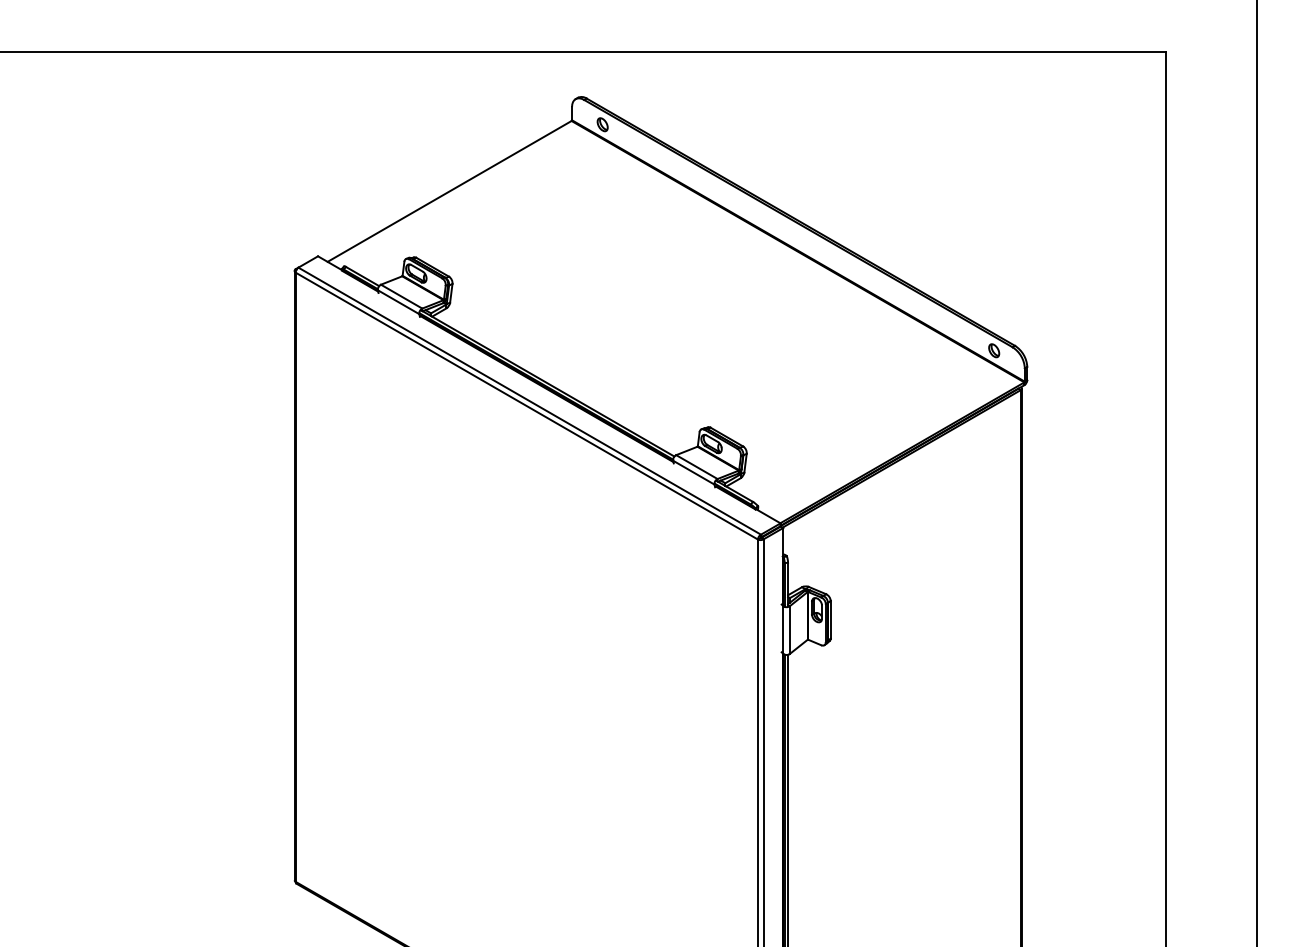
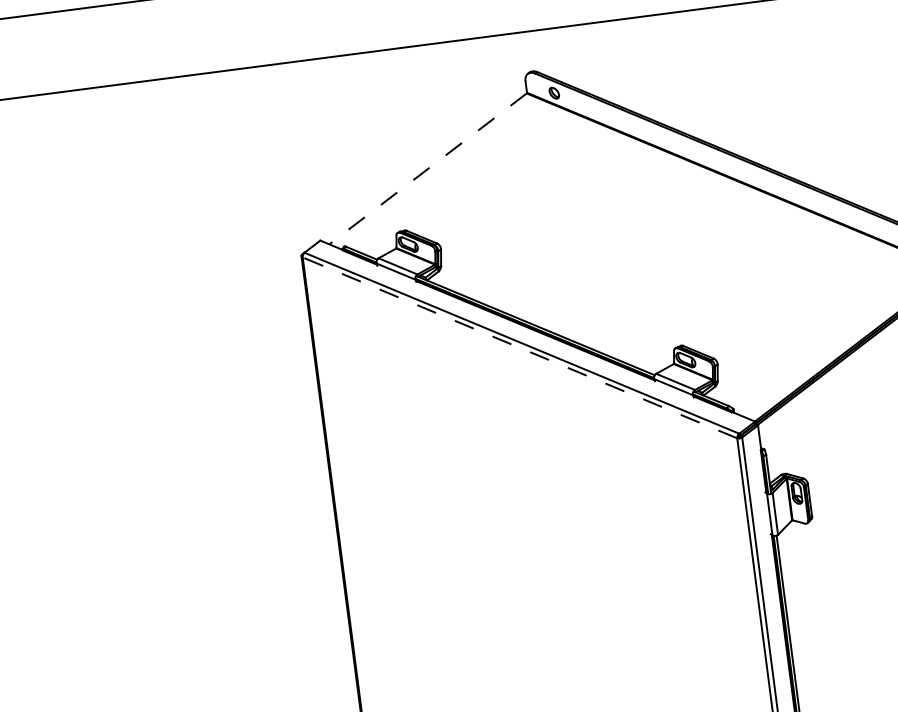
line: (449, 191) -> (427, 168), solid -> dashed
line: (526, 406) -> (519, 348), solid -> dashed

